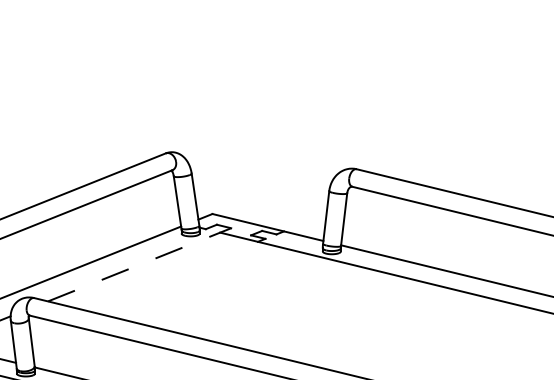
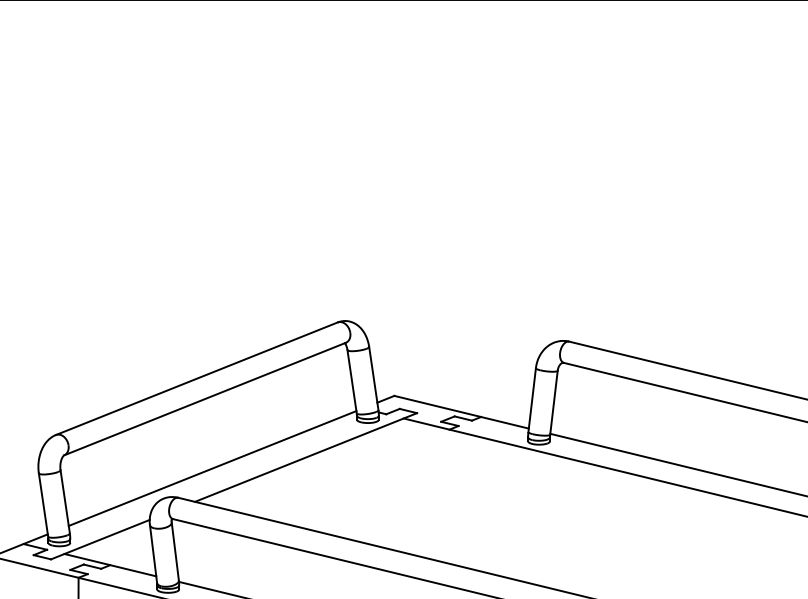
line: (139, 264) -> (306, 457), dashed -> solid

